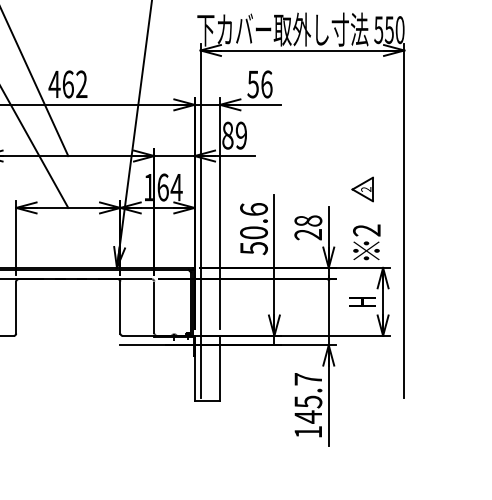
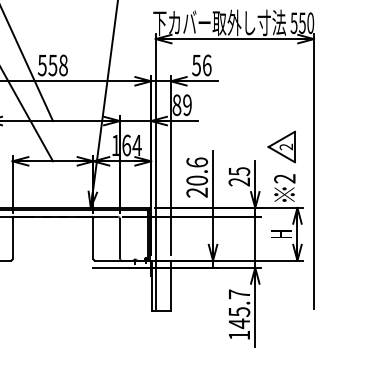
text: (67, 84) -> (52, 65), 462 -> 558
part: (362, 189) -> (281, 147), size x1.67
text: (308, 220) -> (239, 171), 28 -> 25
text: (253, 248) -> (196, 192), 50.6 -> 20.6

